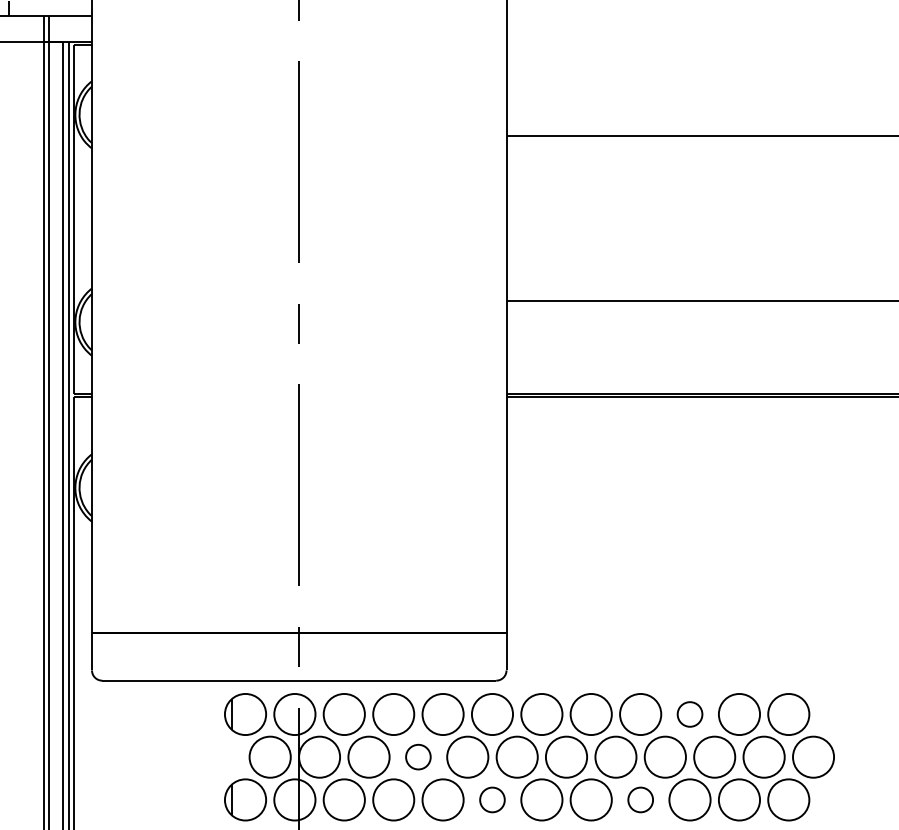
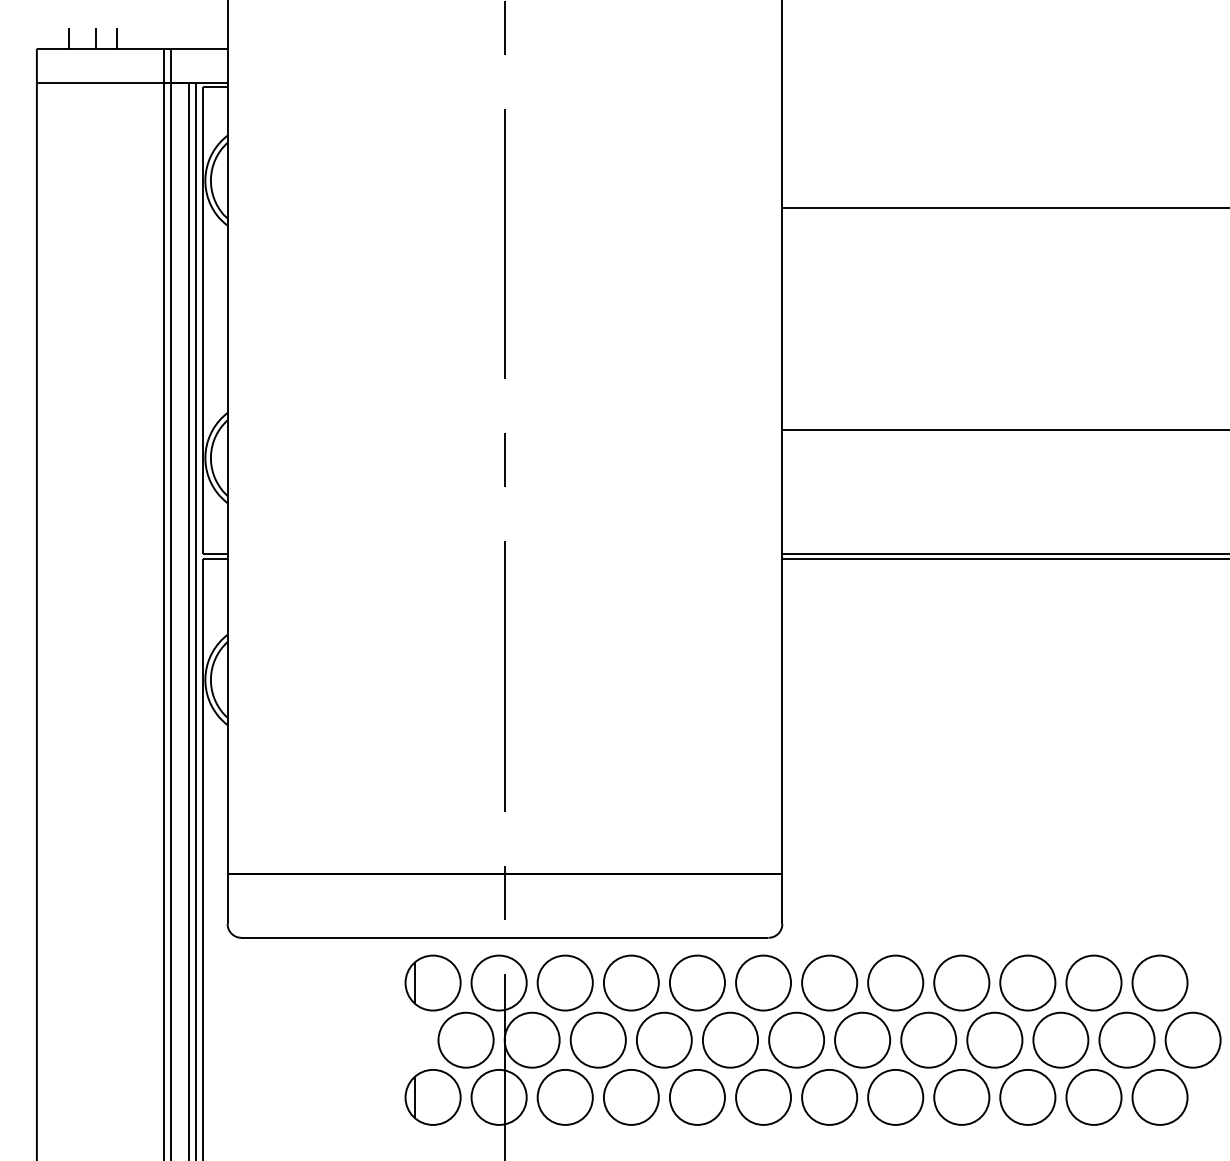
part: (689, 714) -> (1027, 982), size x1.67
part: (418, 756) -> (664, 1039), size x1.67
part: (492, 800) -> (763, 1097), size x1.67
part: (640, 800) -> (961, 1097), size x1.67

